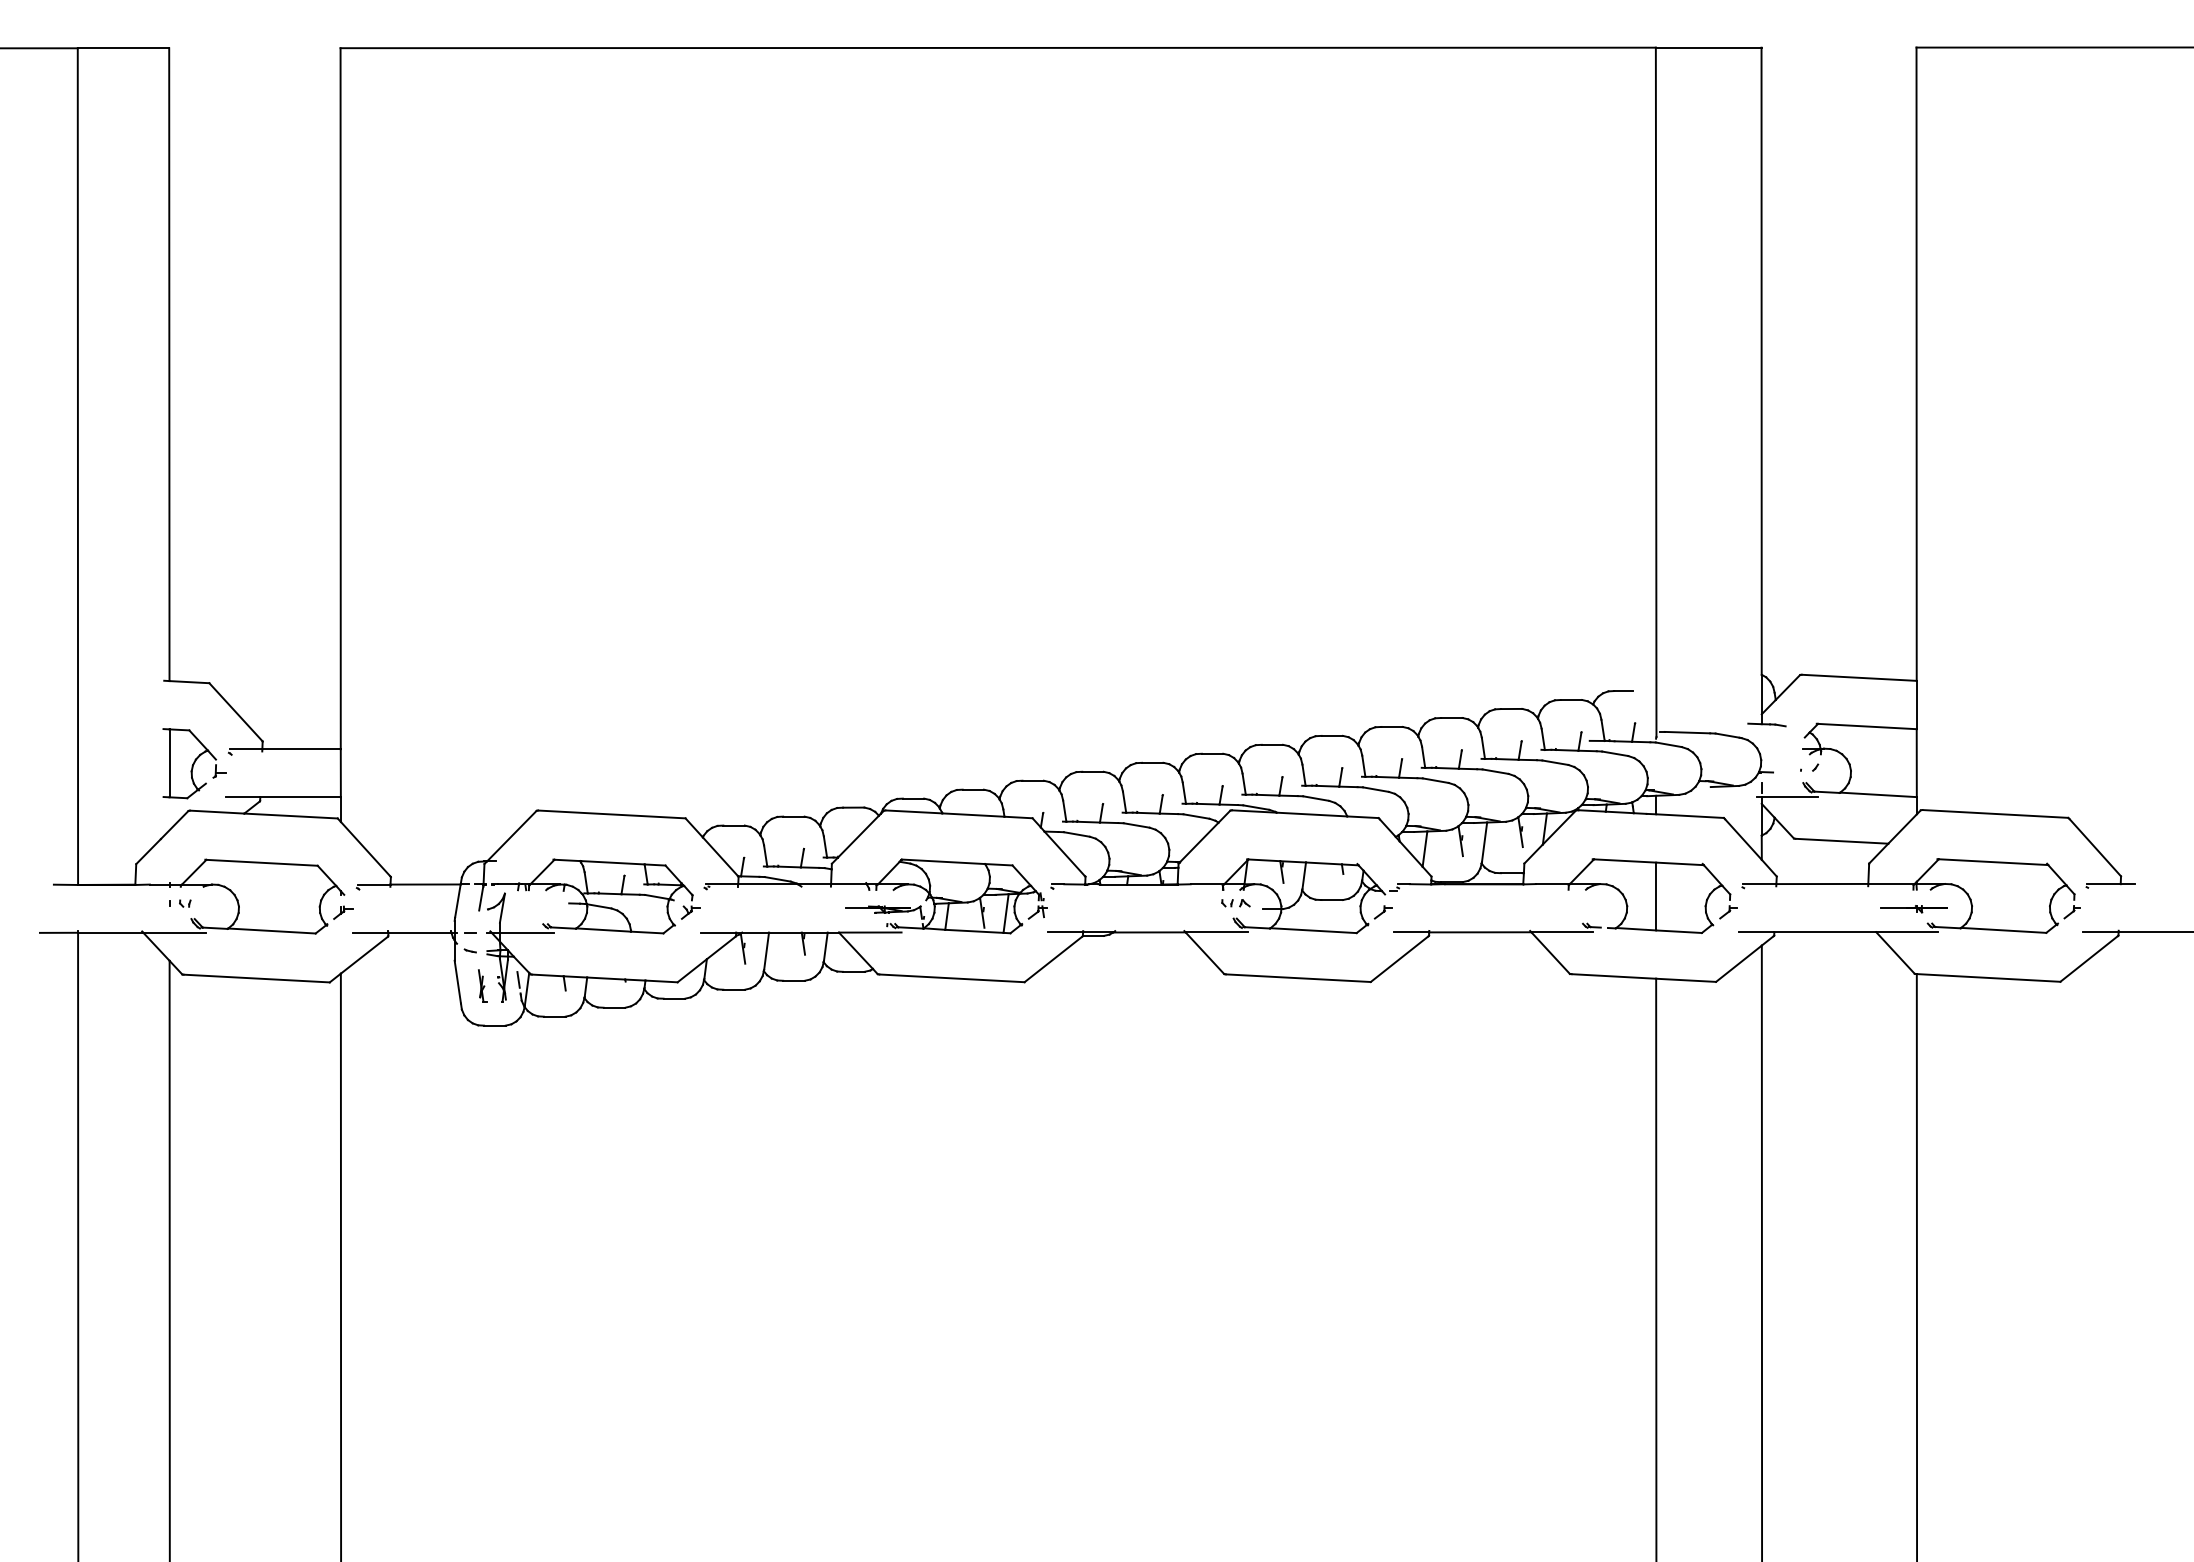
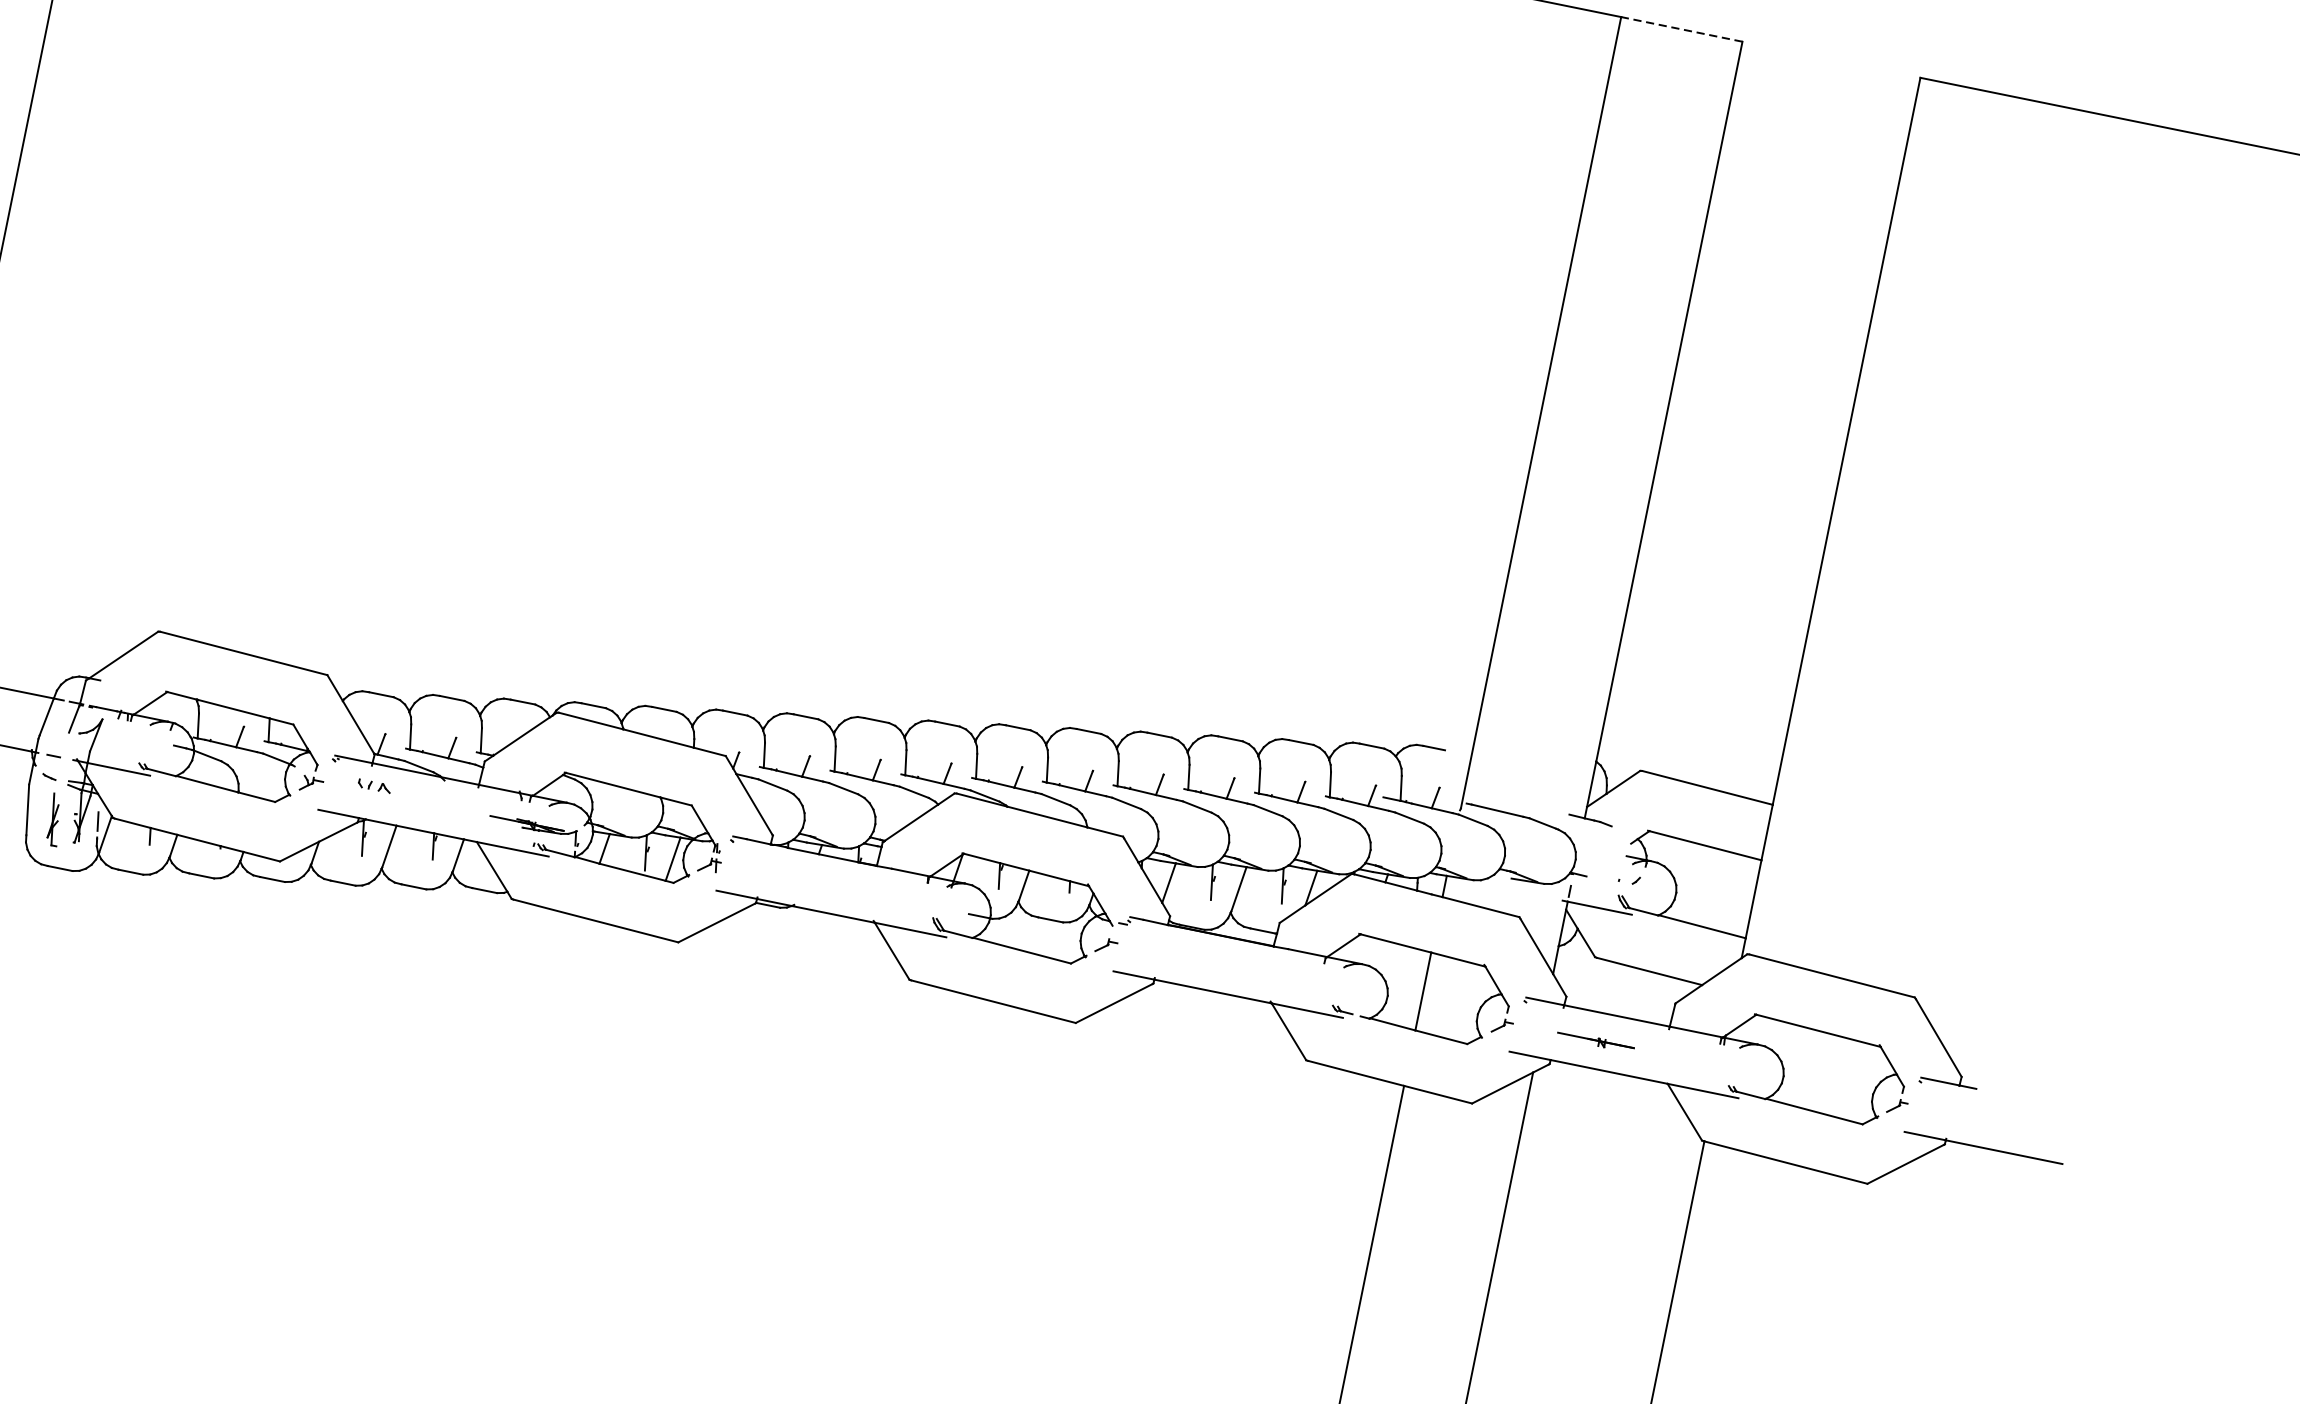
line: (1708, 47) -> (1681, 29), solid -> dashed
part: (1235, 903) -> (374, 786), moved
part: (1913, 909) -> (1595, 1041), moved
part: (482, 985) -> (55, 819), size x1.4

